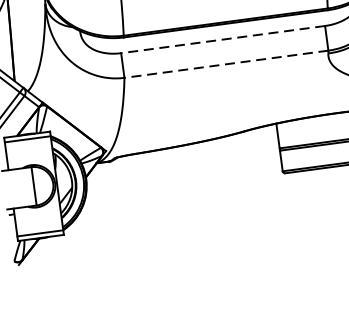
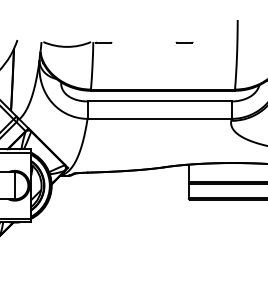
line: (223, 39) -> (159, 101), dashed -> solid
line: (226, 63) -> (159, 118), dashed -> solid

